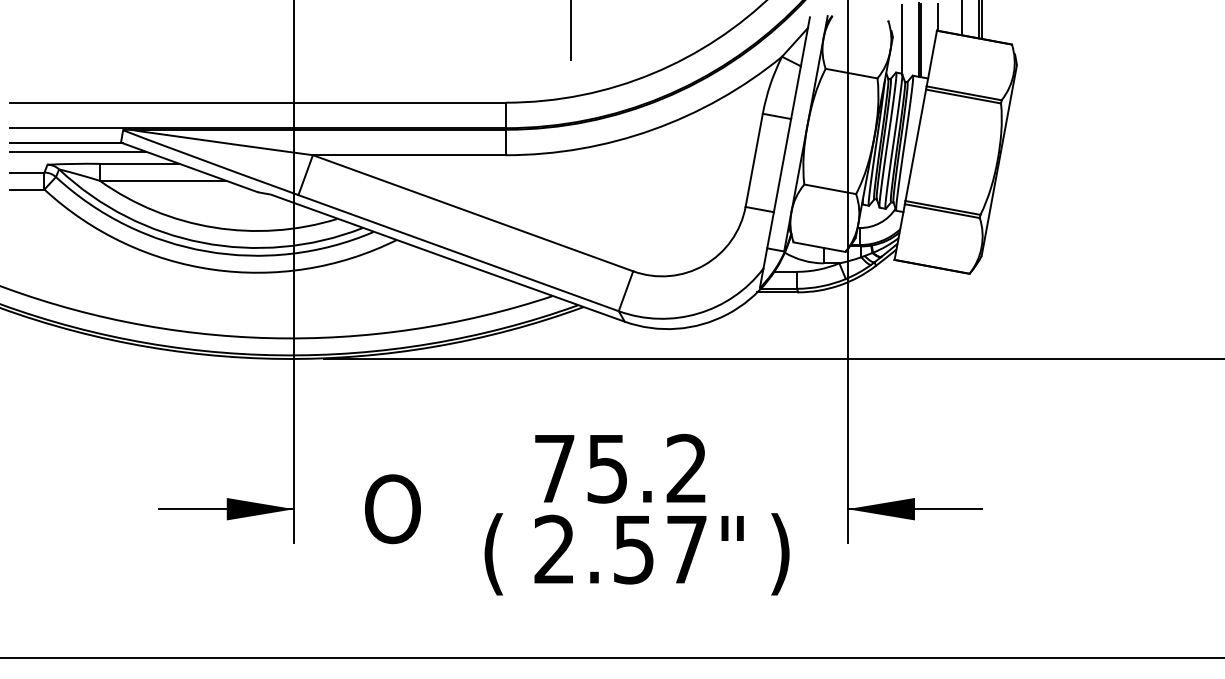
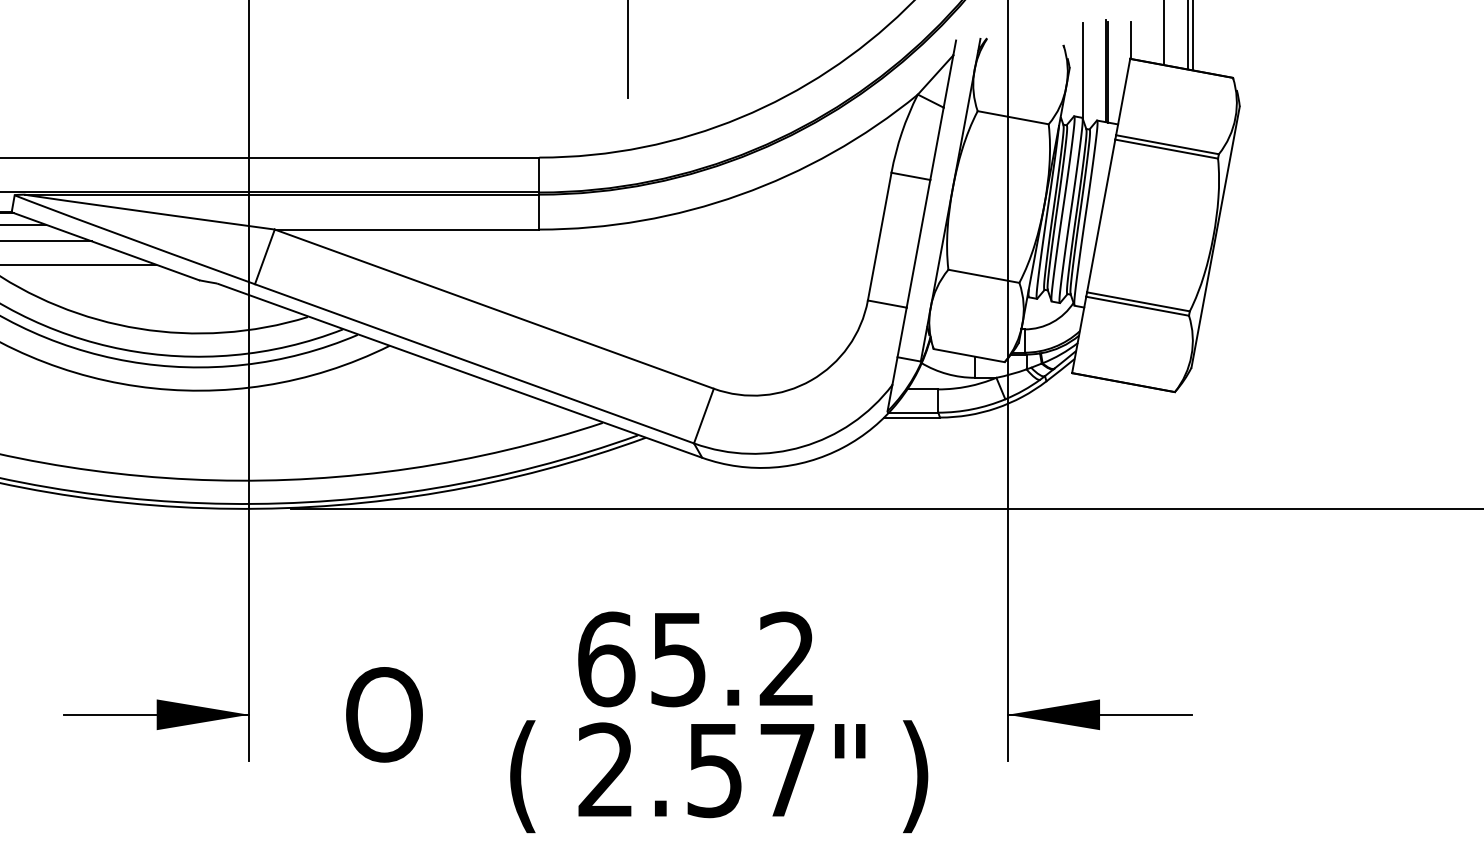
text: (555, 468) -> (607, 659), 75.2 -> 65.2

